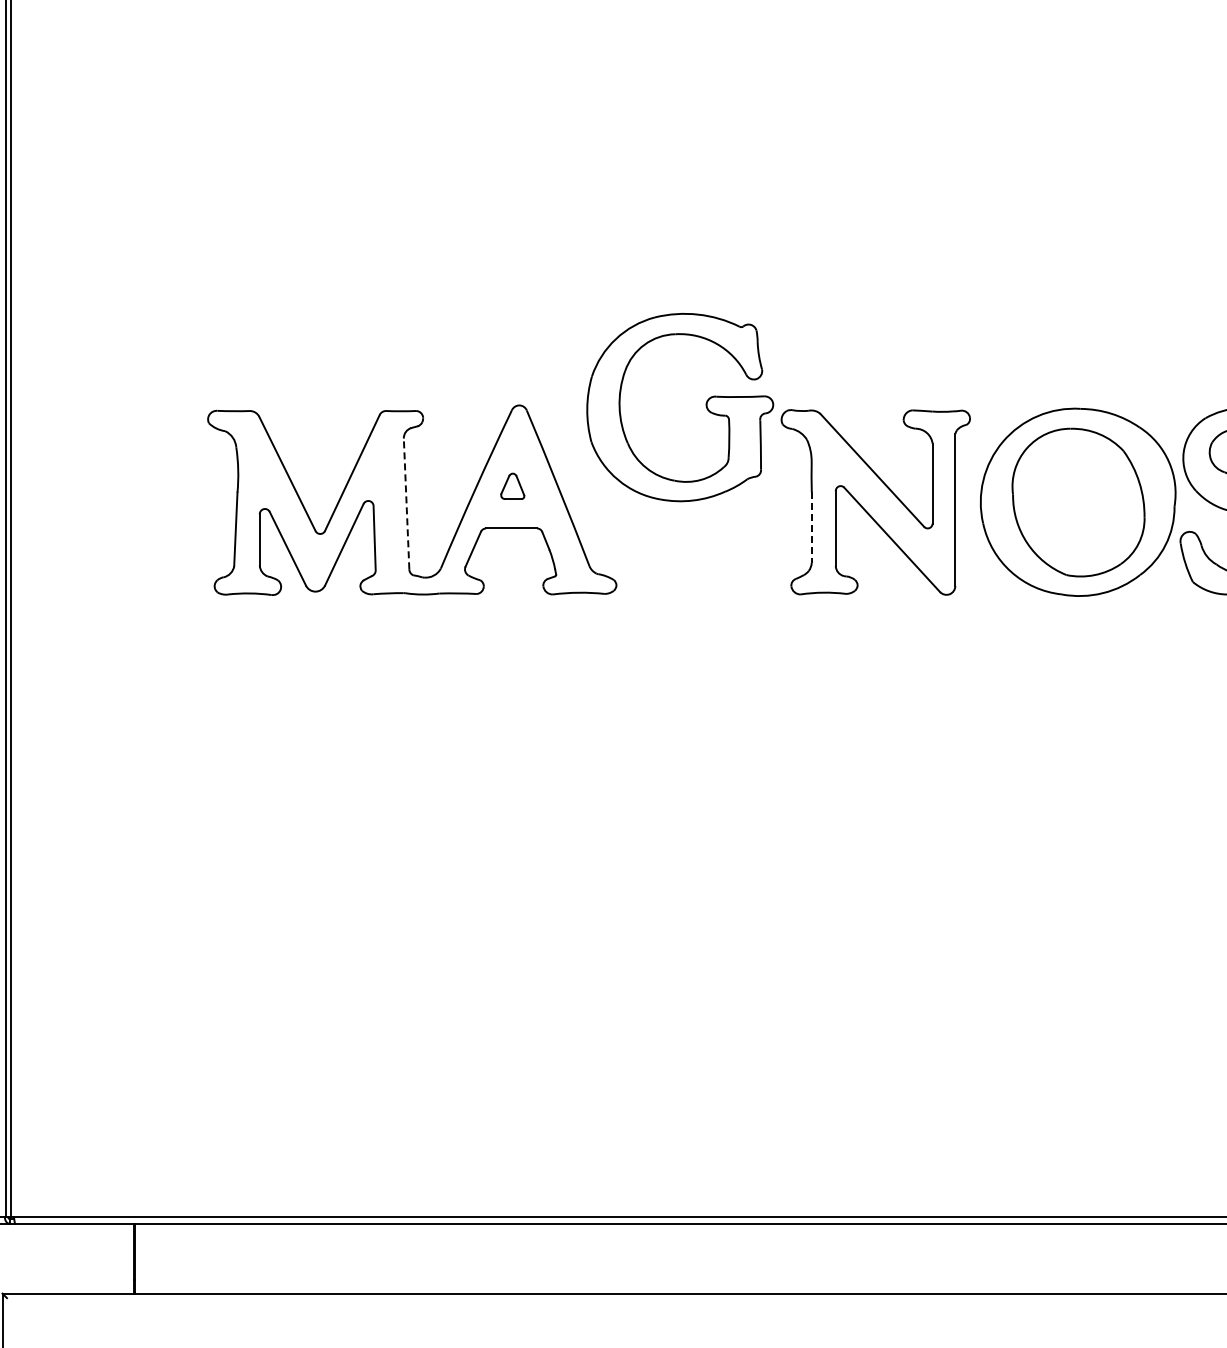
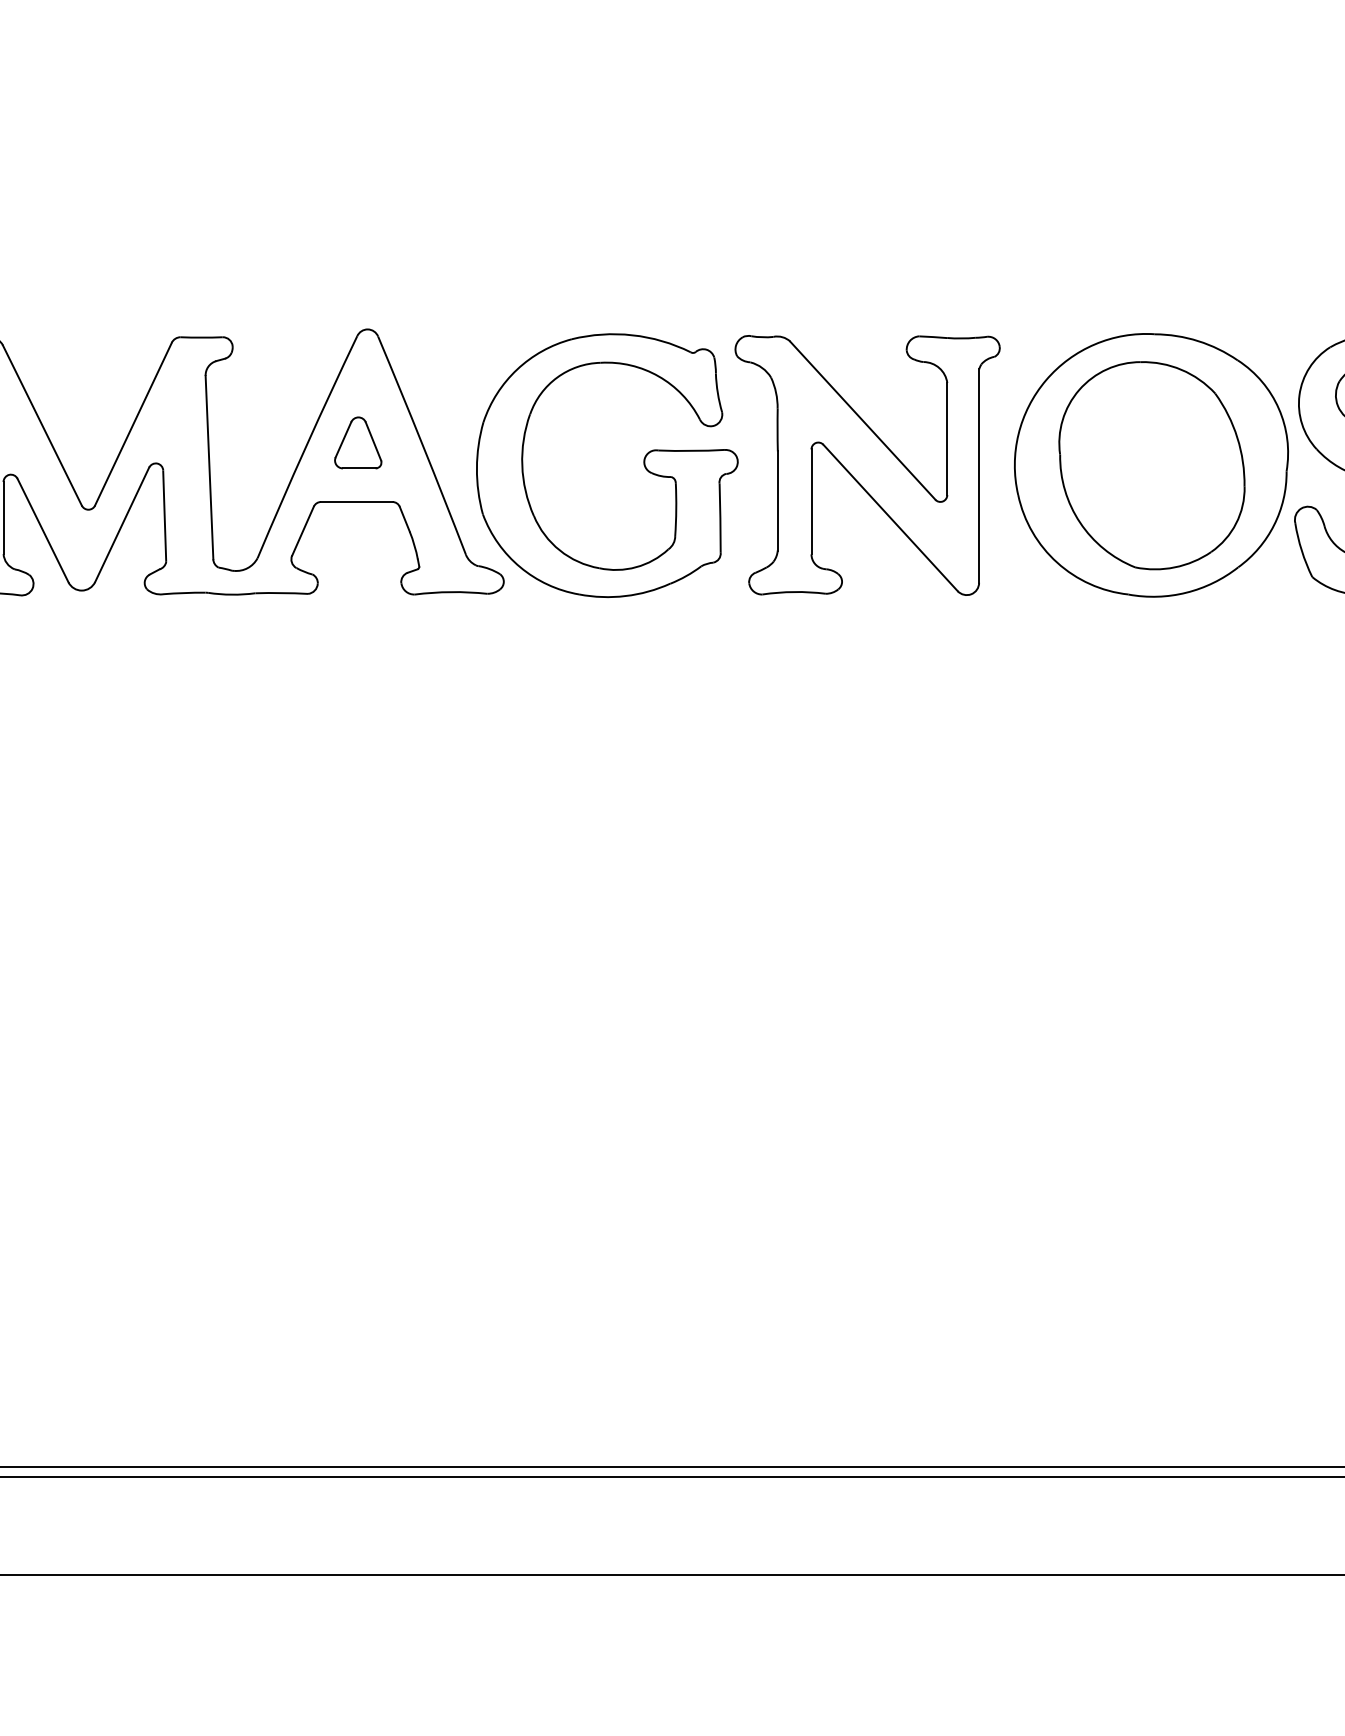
part: (705, 406) -> (642, 464), moved
part: (512, 486) -> (358, 443), size x1.43
line: (406, 503) -> (209, 466), dashed -> solid
line: (811, 528) -> (777, 502), dashed -> solid

